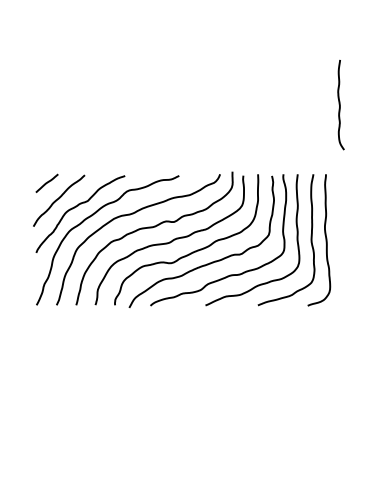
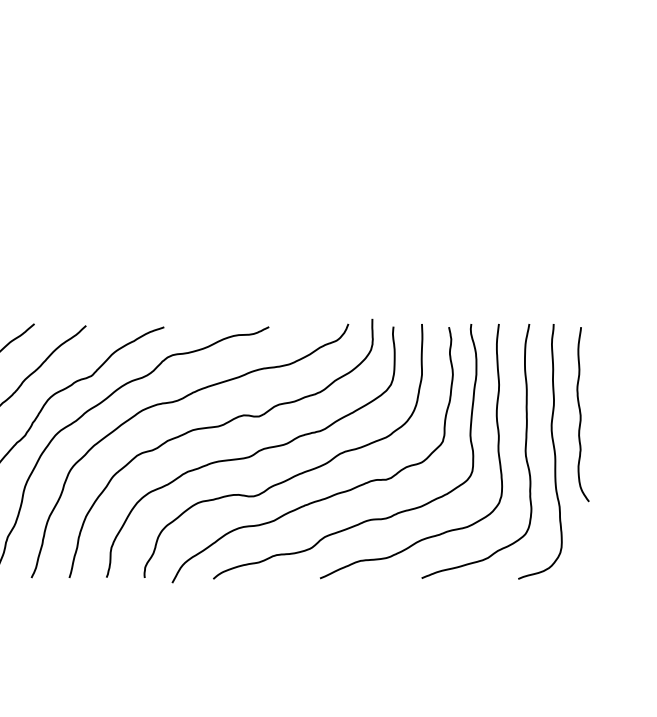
curve: (340, 105) -> (581, 415), moved

